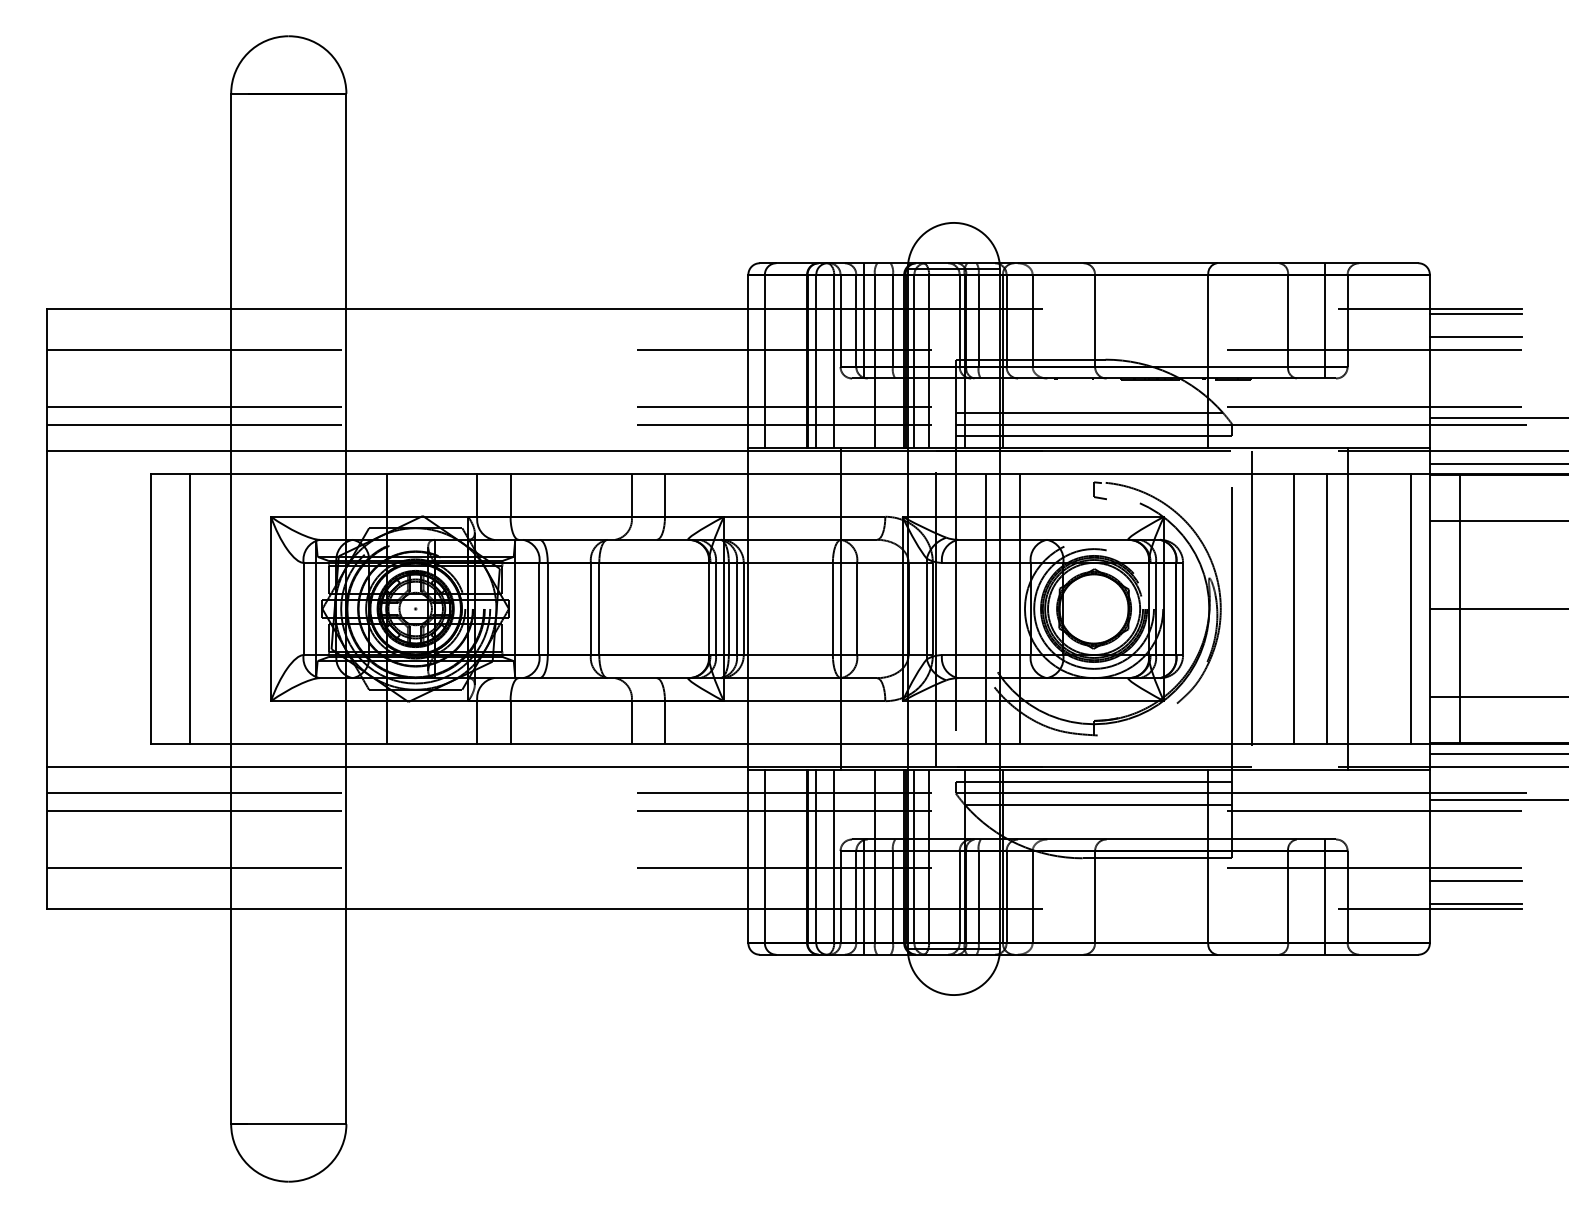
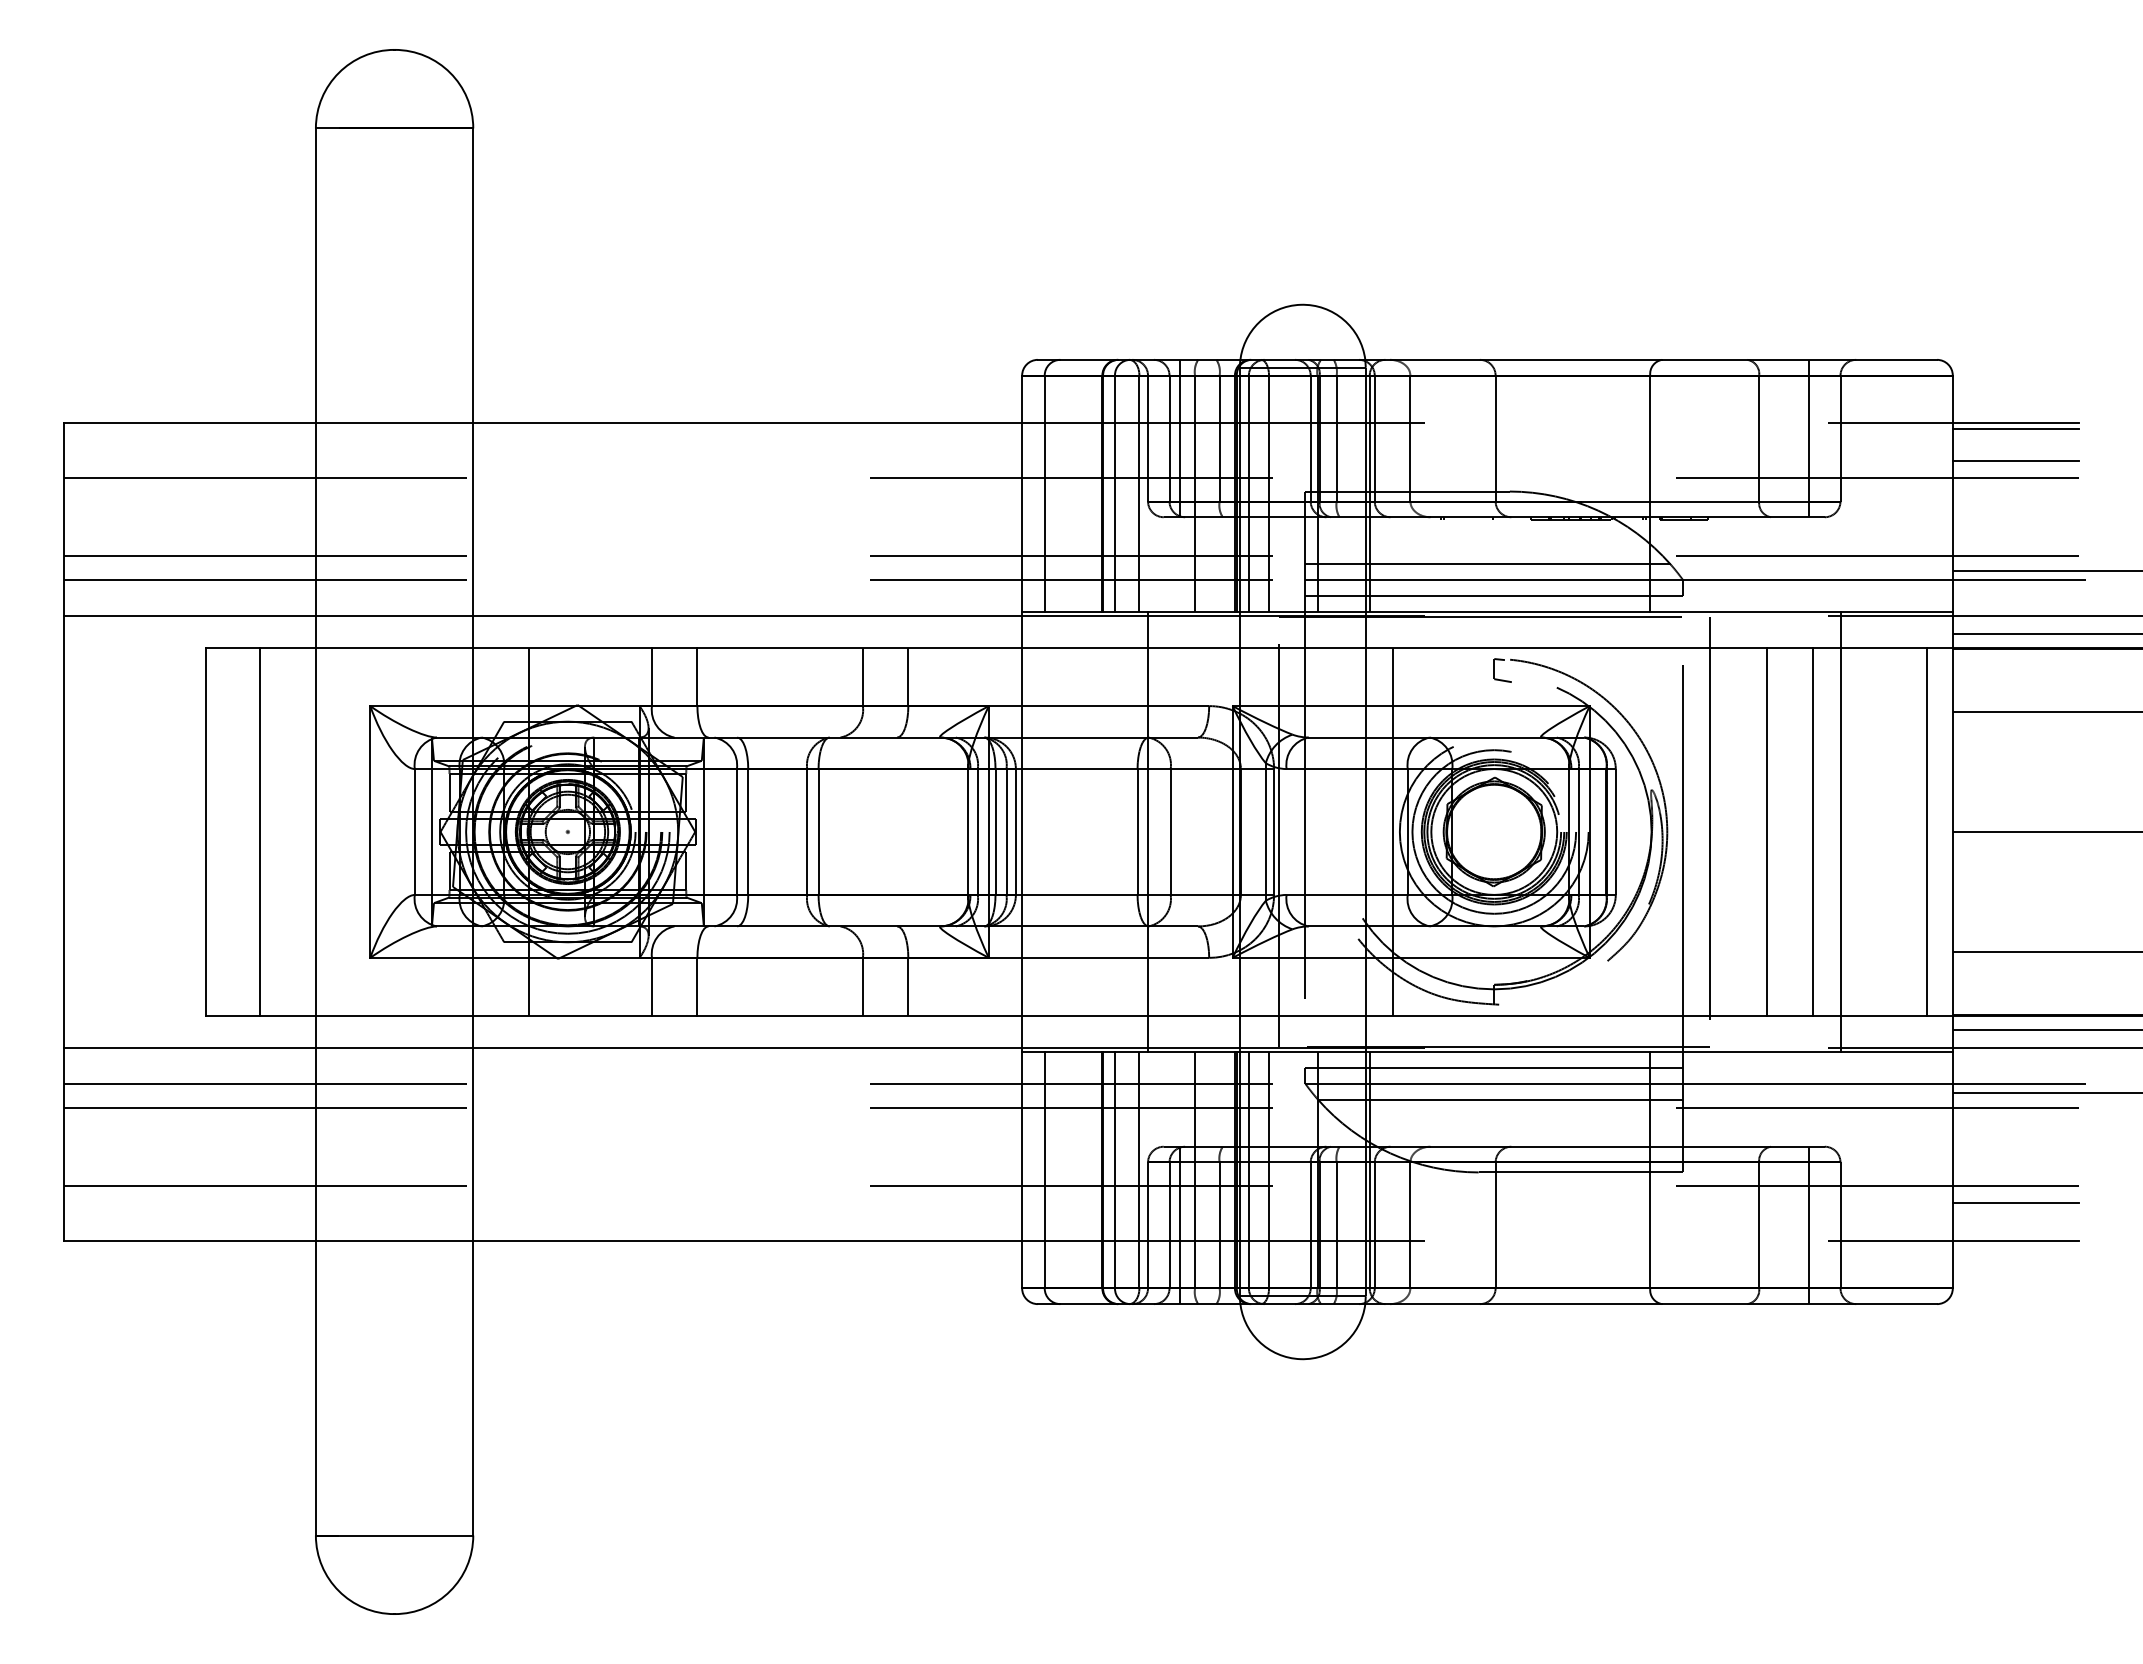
line: (986, 608) -> (1347, 831), removed
line: (1460, 608) -> (1994, 831), removed
line: (1475, 903) -> (2015, 1234), removed

